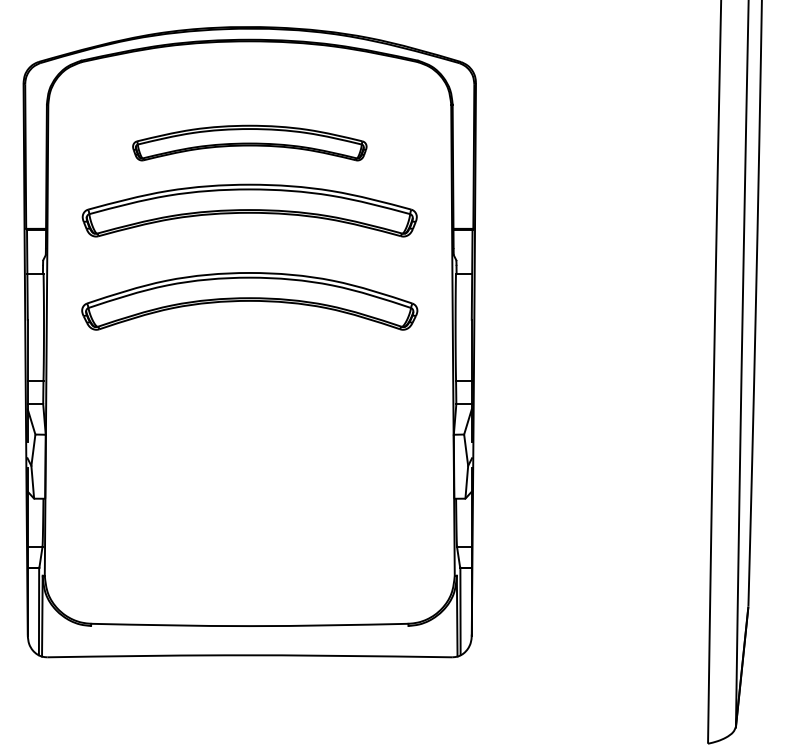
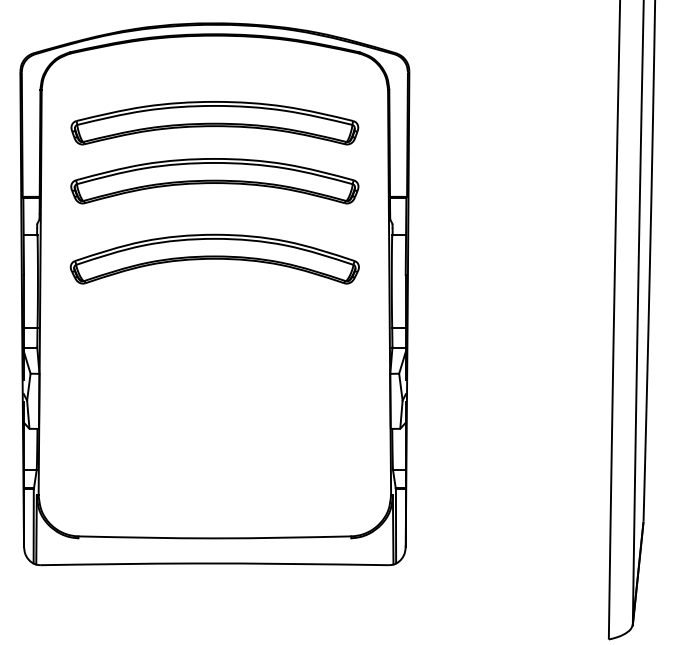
part: (249, 142) -> (214, 122), size x1.43

